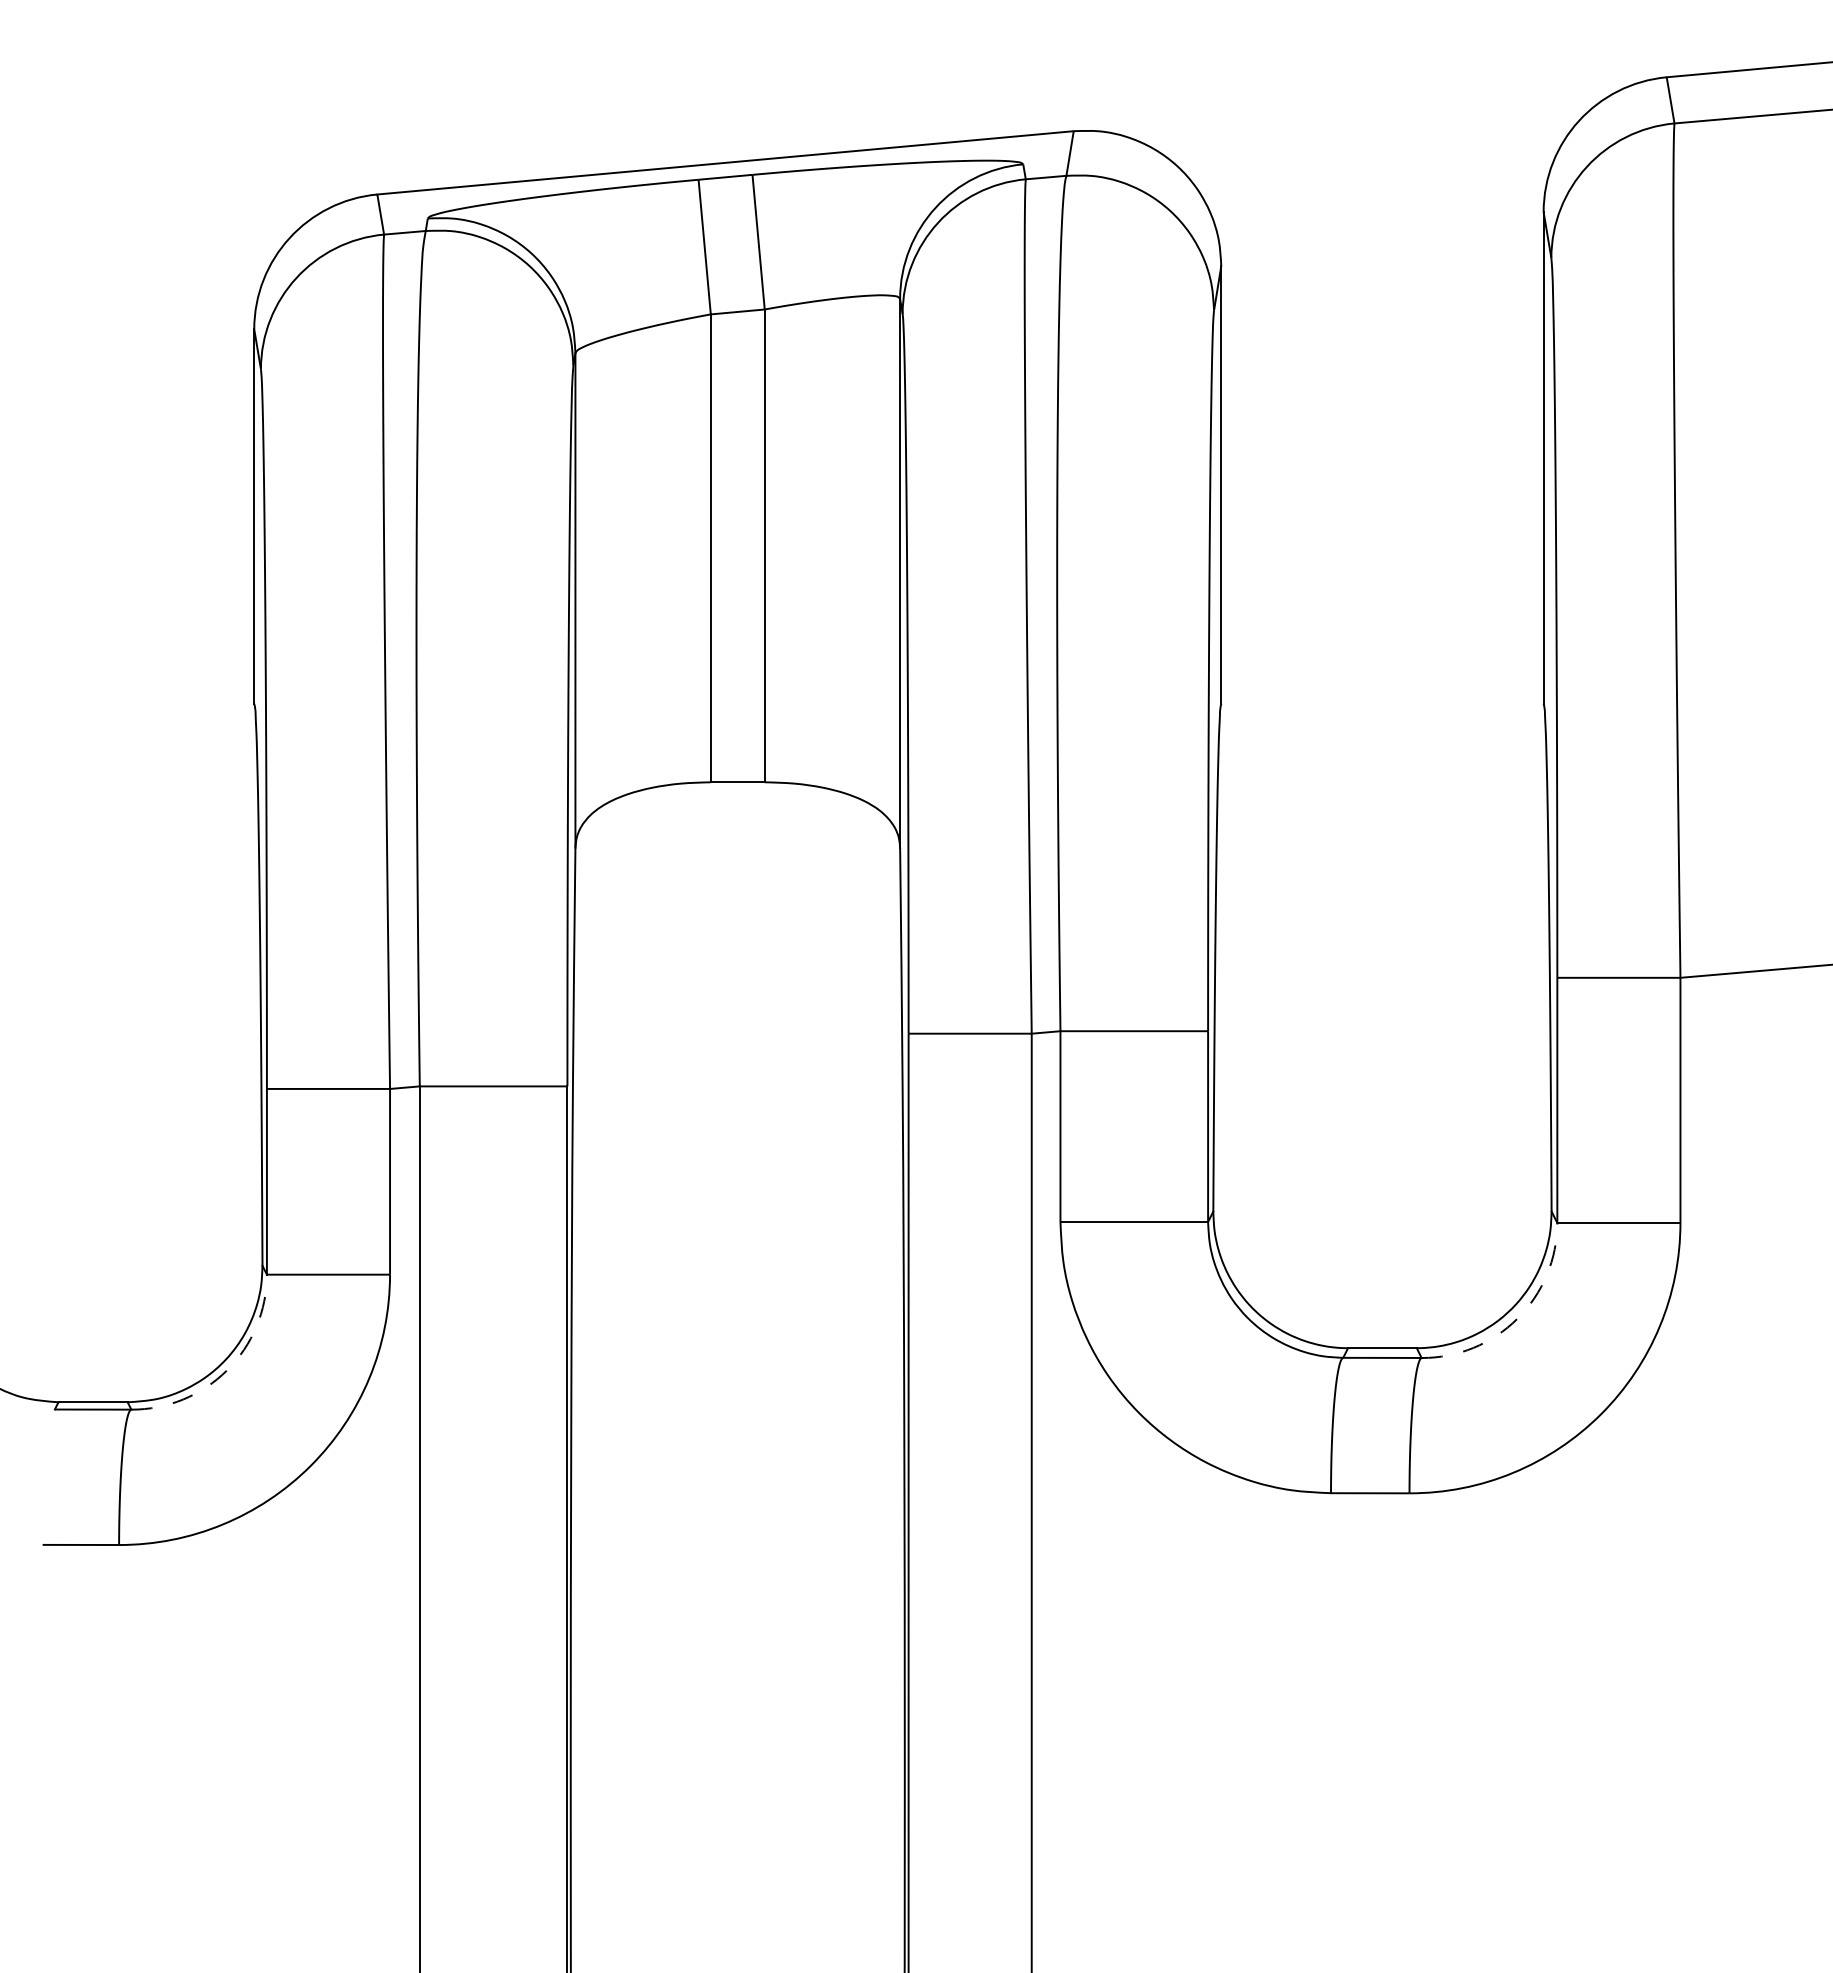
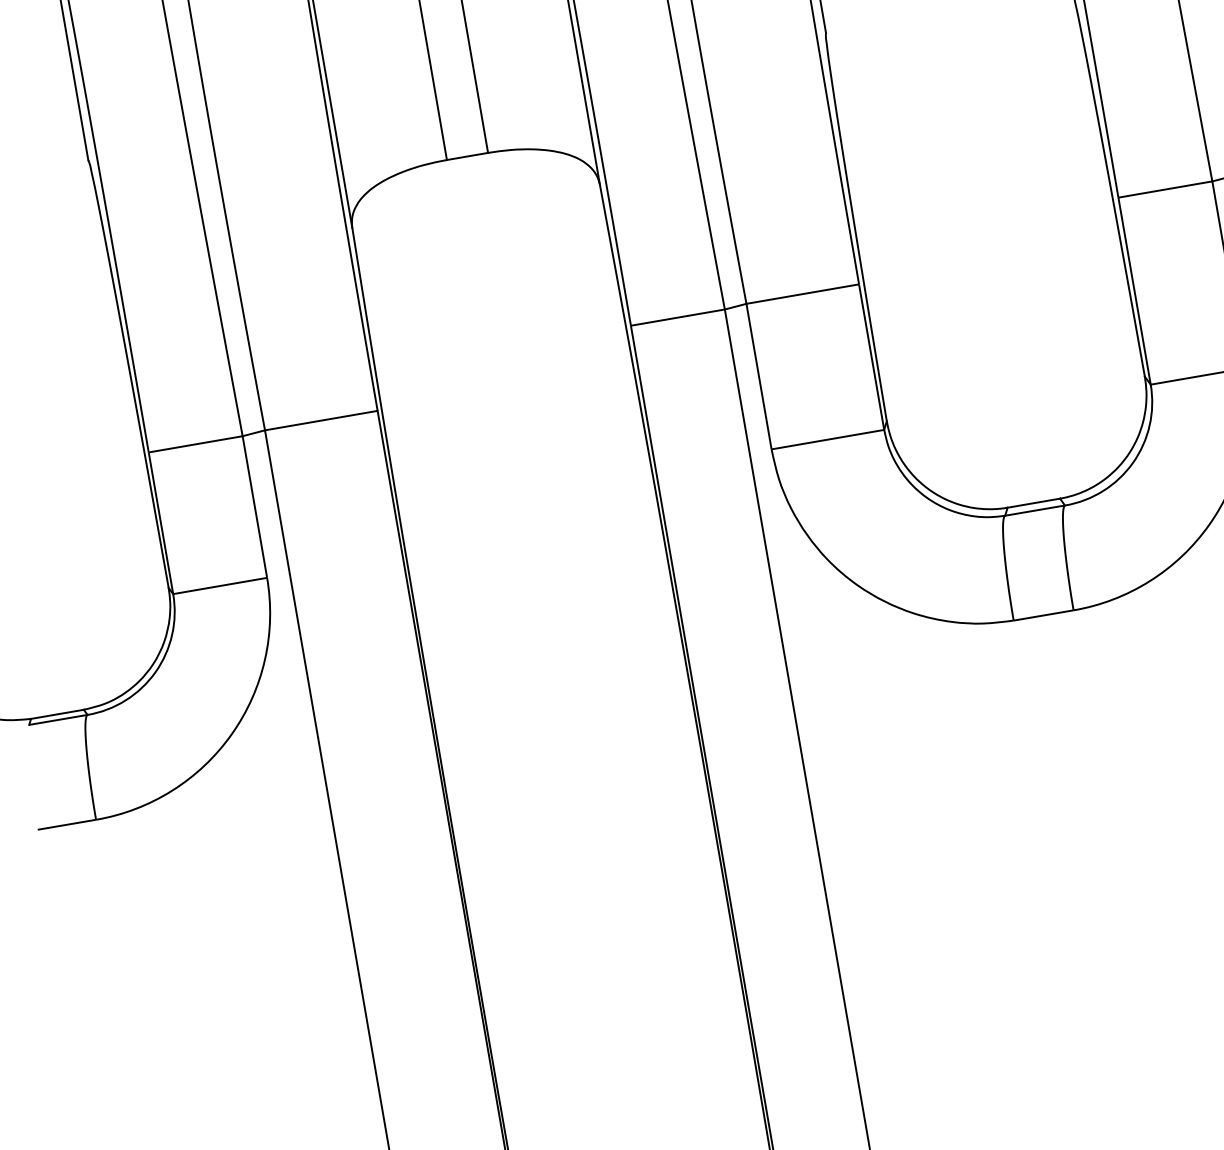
arc: (1517, 1318) -> (1132, 462), dashed -> solid
arc: (227, 1370) -> (155, 672), dashed -> solid

